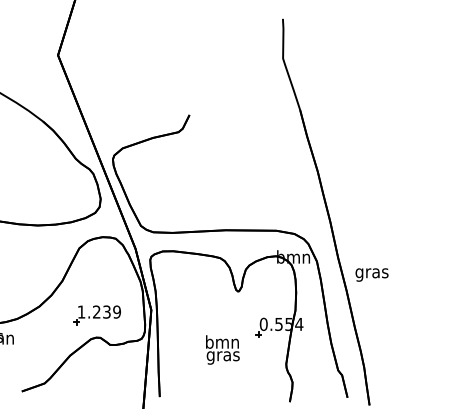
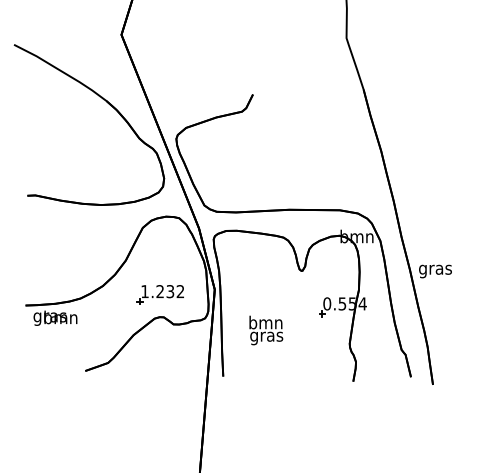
text: (372, 274) -> (435, 271), moved
text: (117, 311) -> (180, 291), 1.239 -> 1.232
text: (223, 349) -> (266, 330), moved

